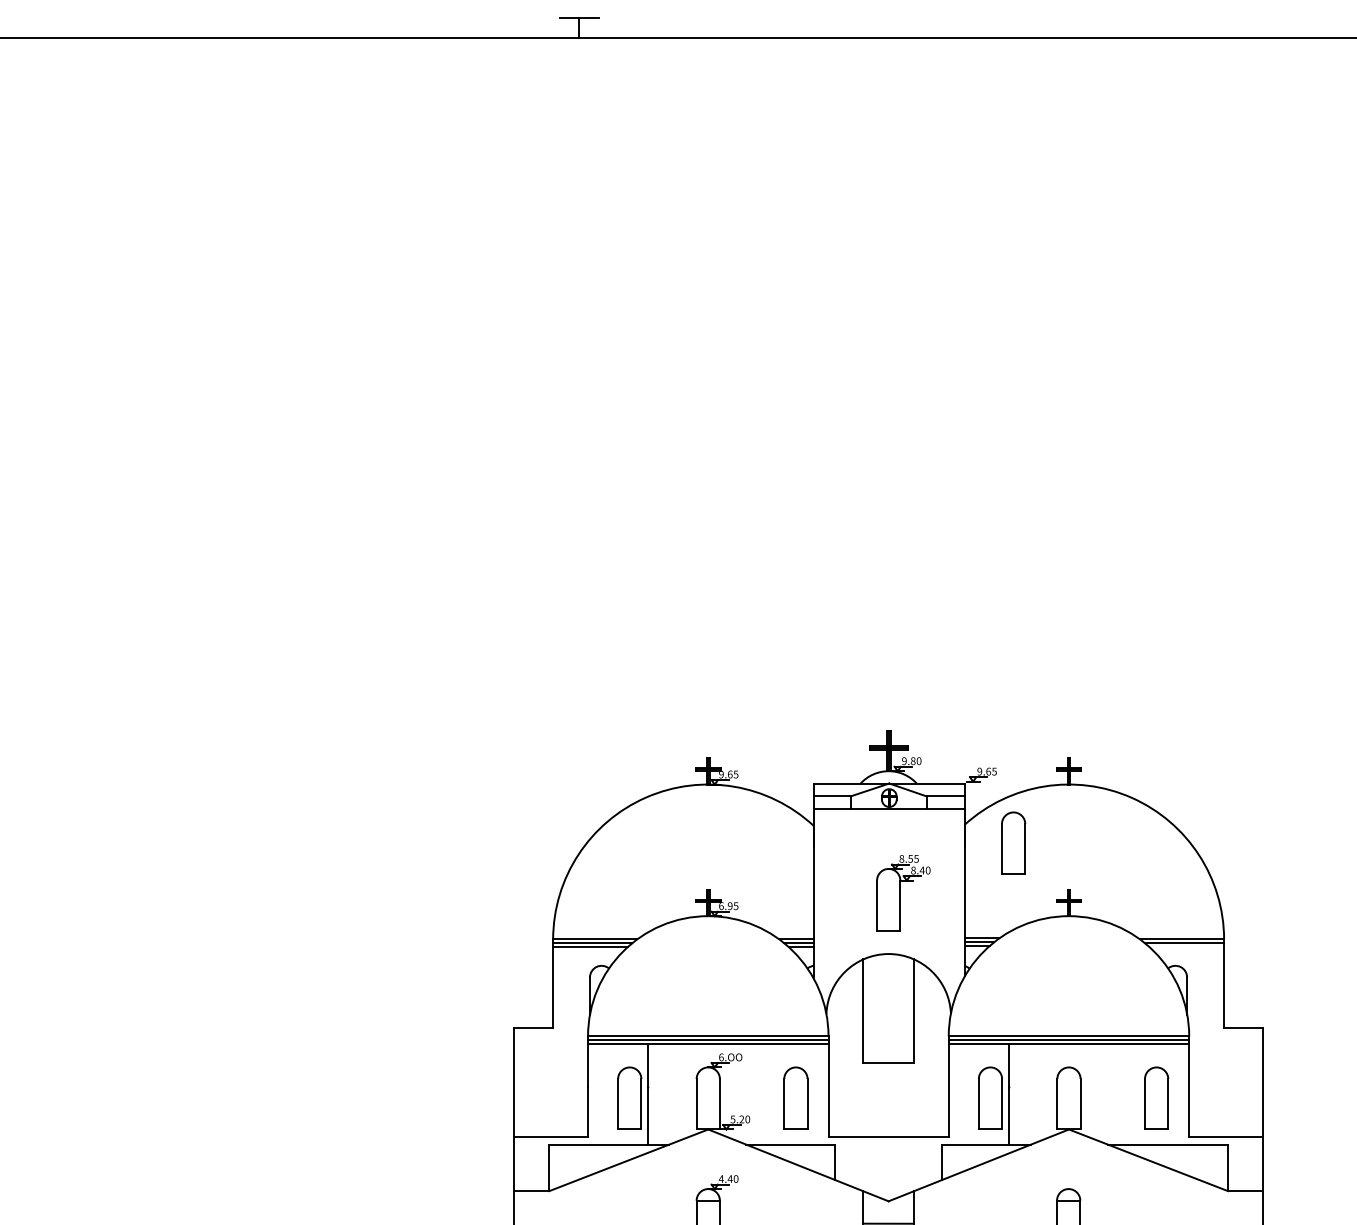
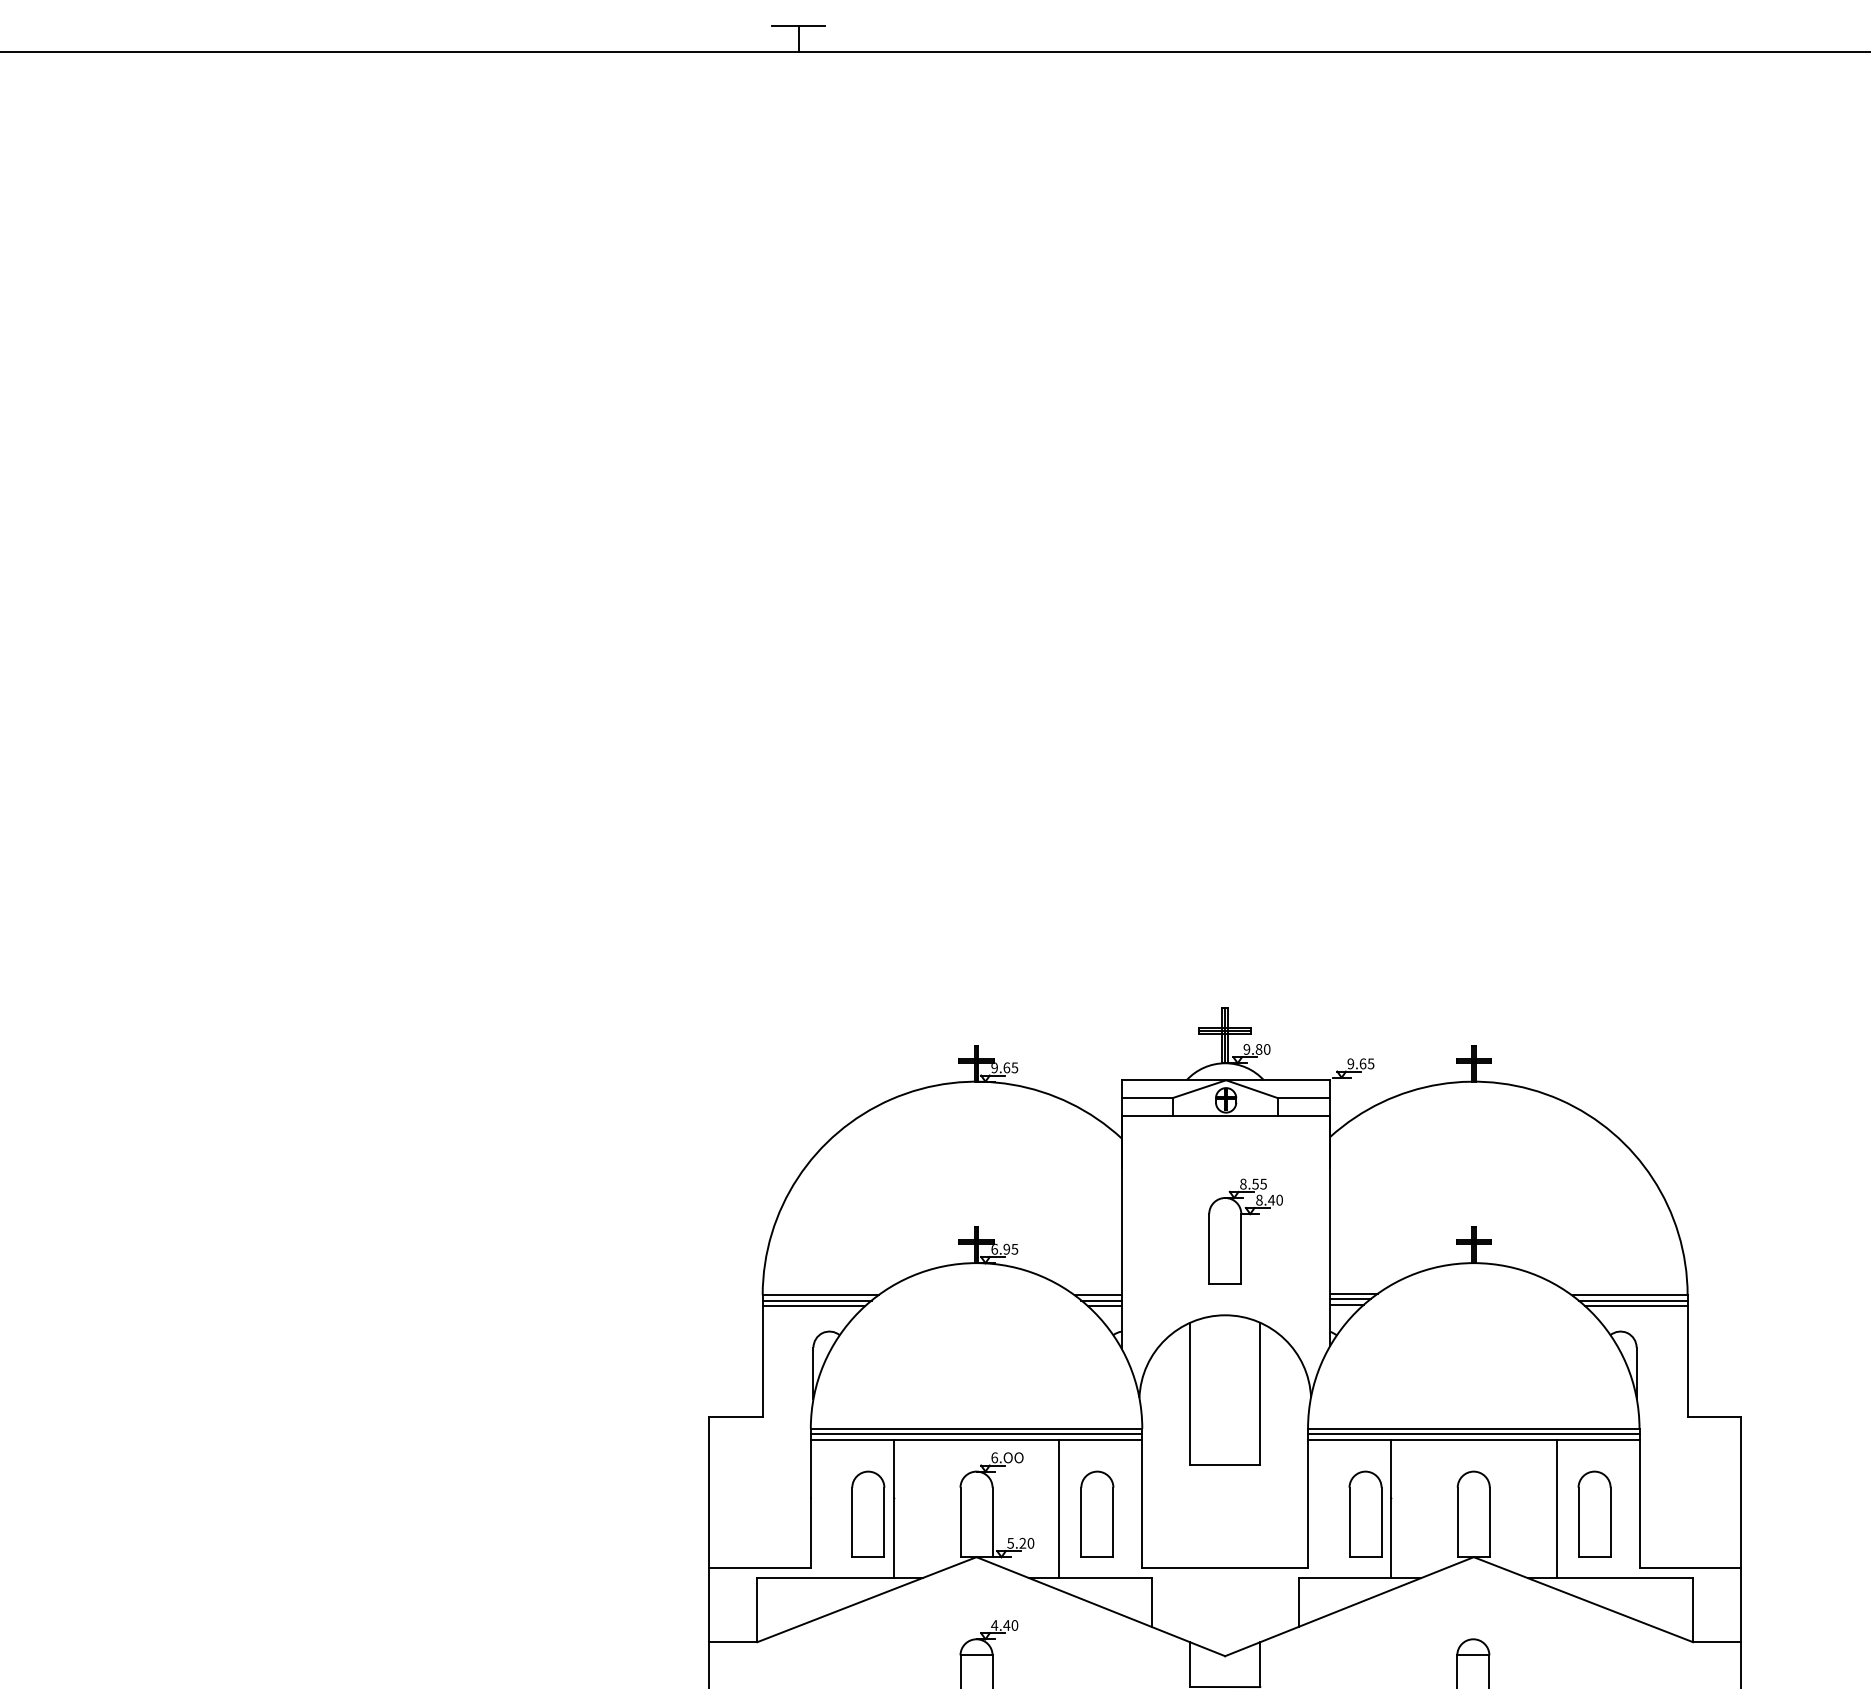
part: (1013, 842) -> (1397, 1161), removed
line: (1186, 947) -> (1635, 1306), added
line: (768, 1094) -> (1059, 1508), added
line: (1129, 1094) -> (1557, 1508), added

